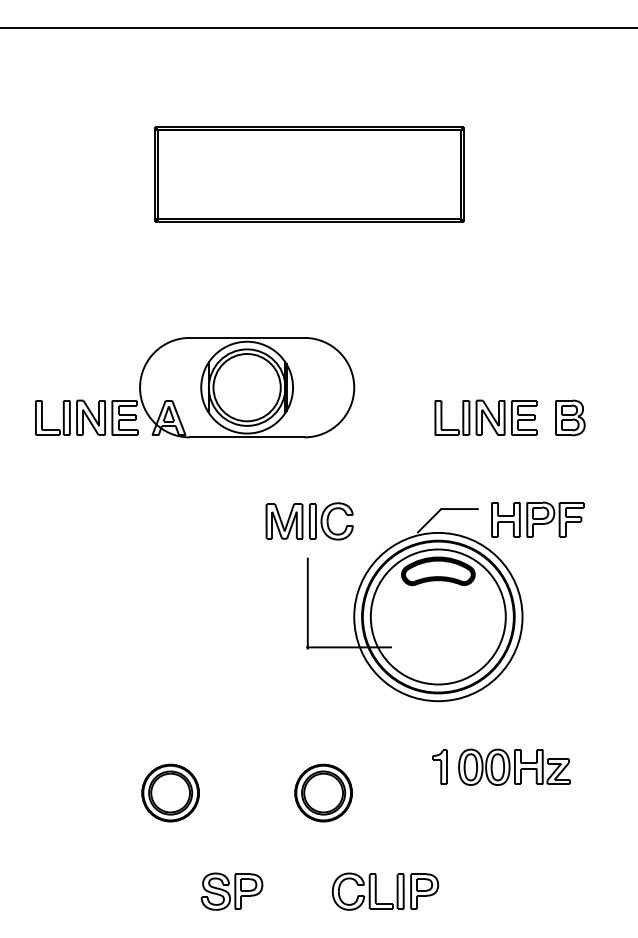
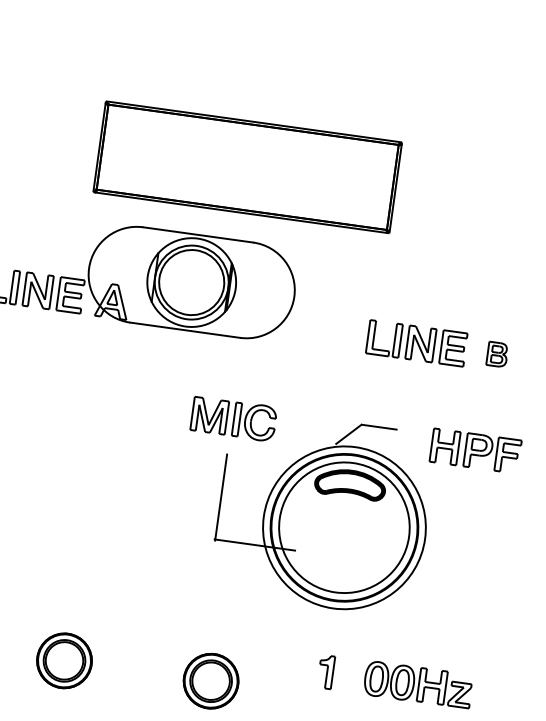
part: (309, 174) -> (248, 167), moved
part: (570, 417) -> (497, 354), size x0.7
part: (537, 519) -> (475, 450), moved
part: (514, 766) -> (418, 684), moved

